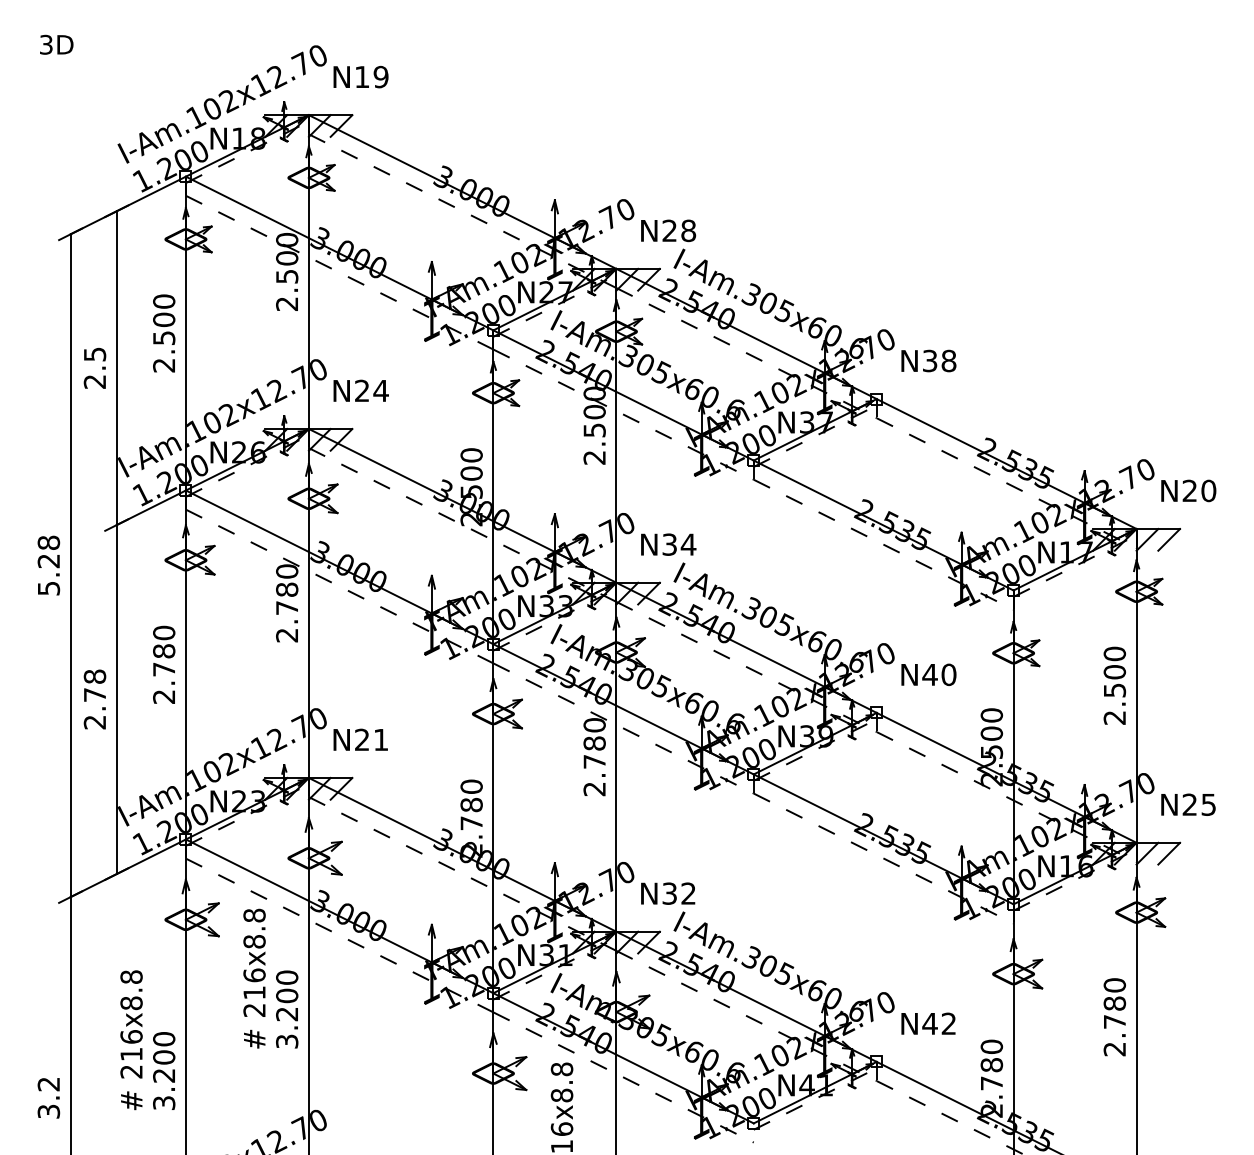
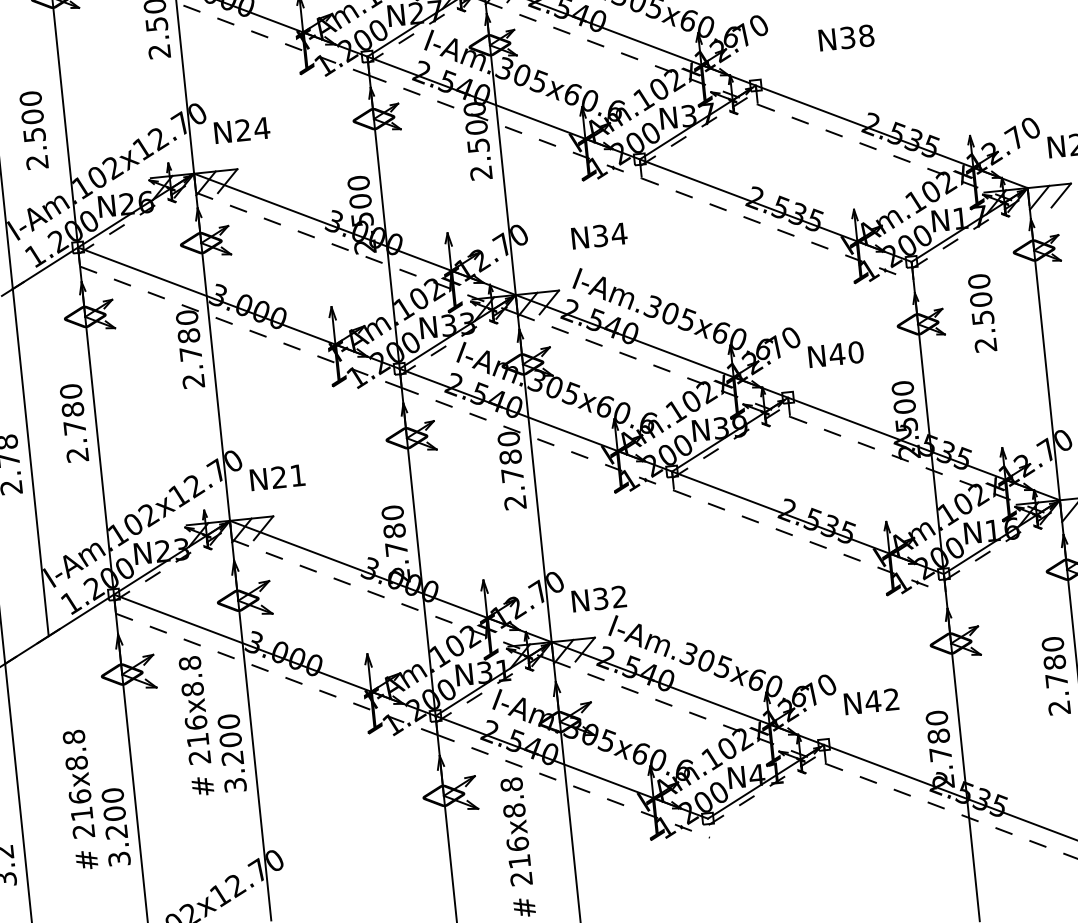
text: (164, 333) -> (34, 130), moved
text: (928, 360) -> (846, 37), moved
text: (668, 544) -> (599, 235), moved
text: (1114, 685) -> (982, 312), moved

